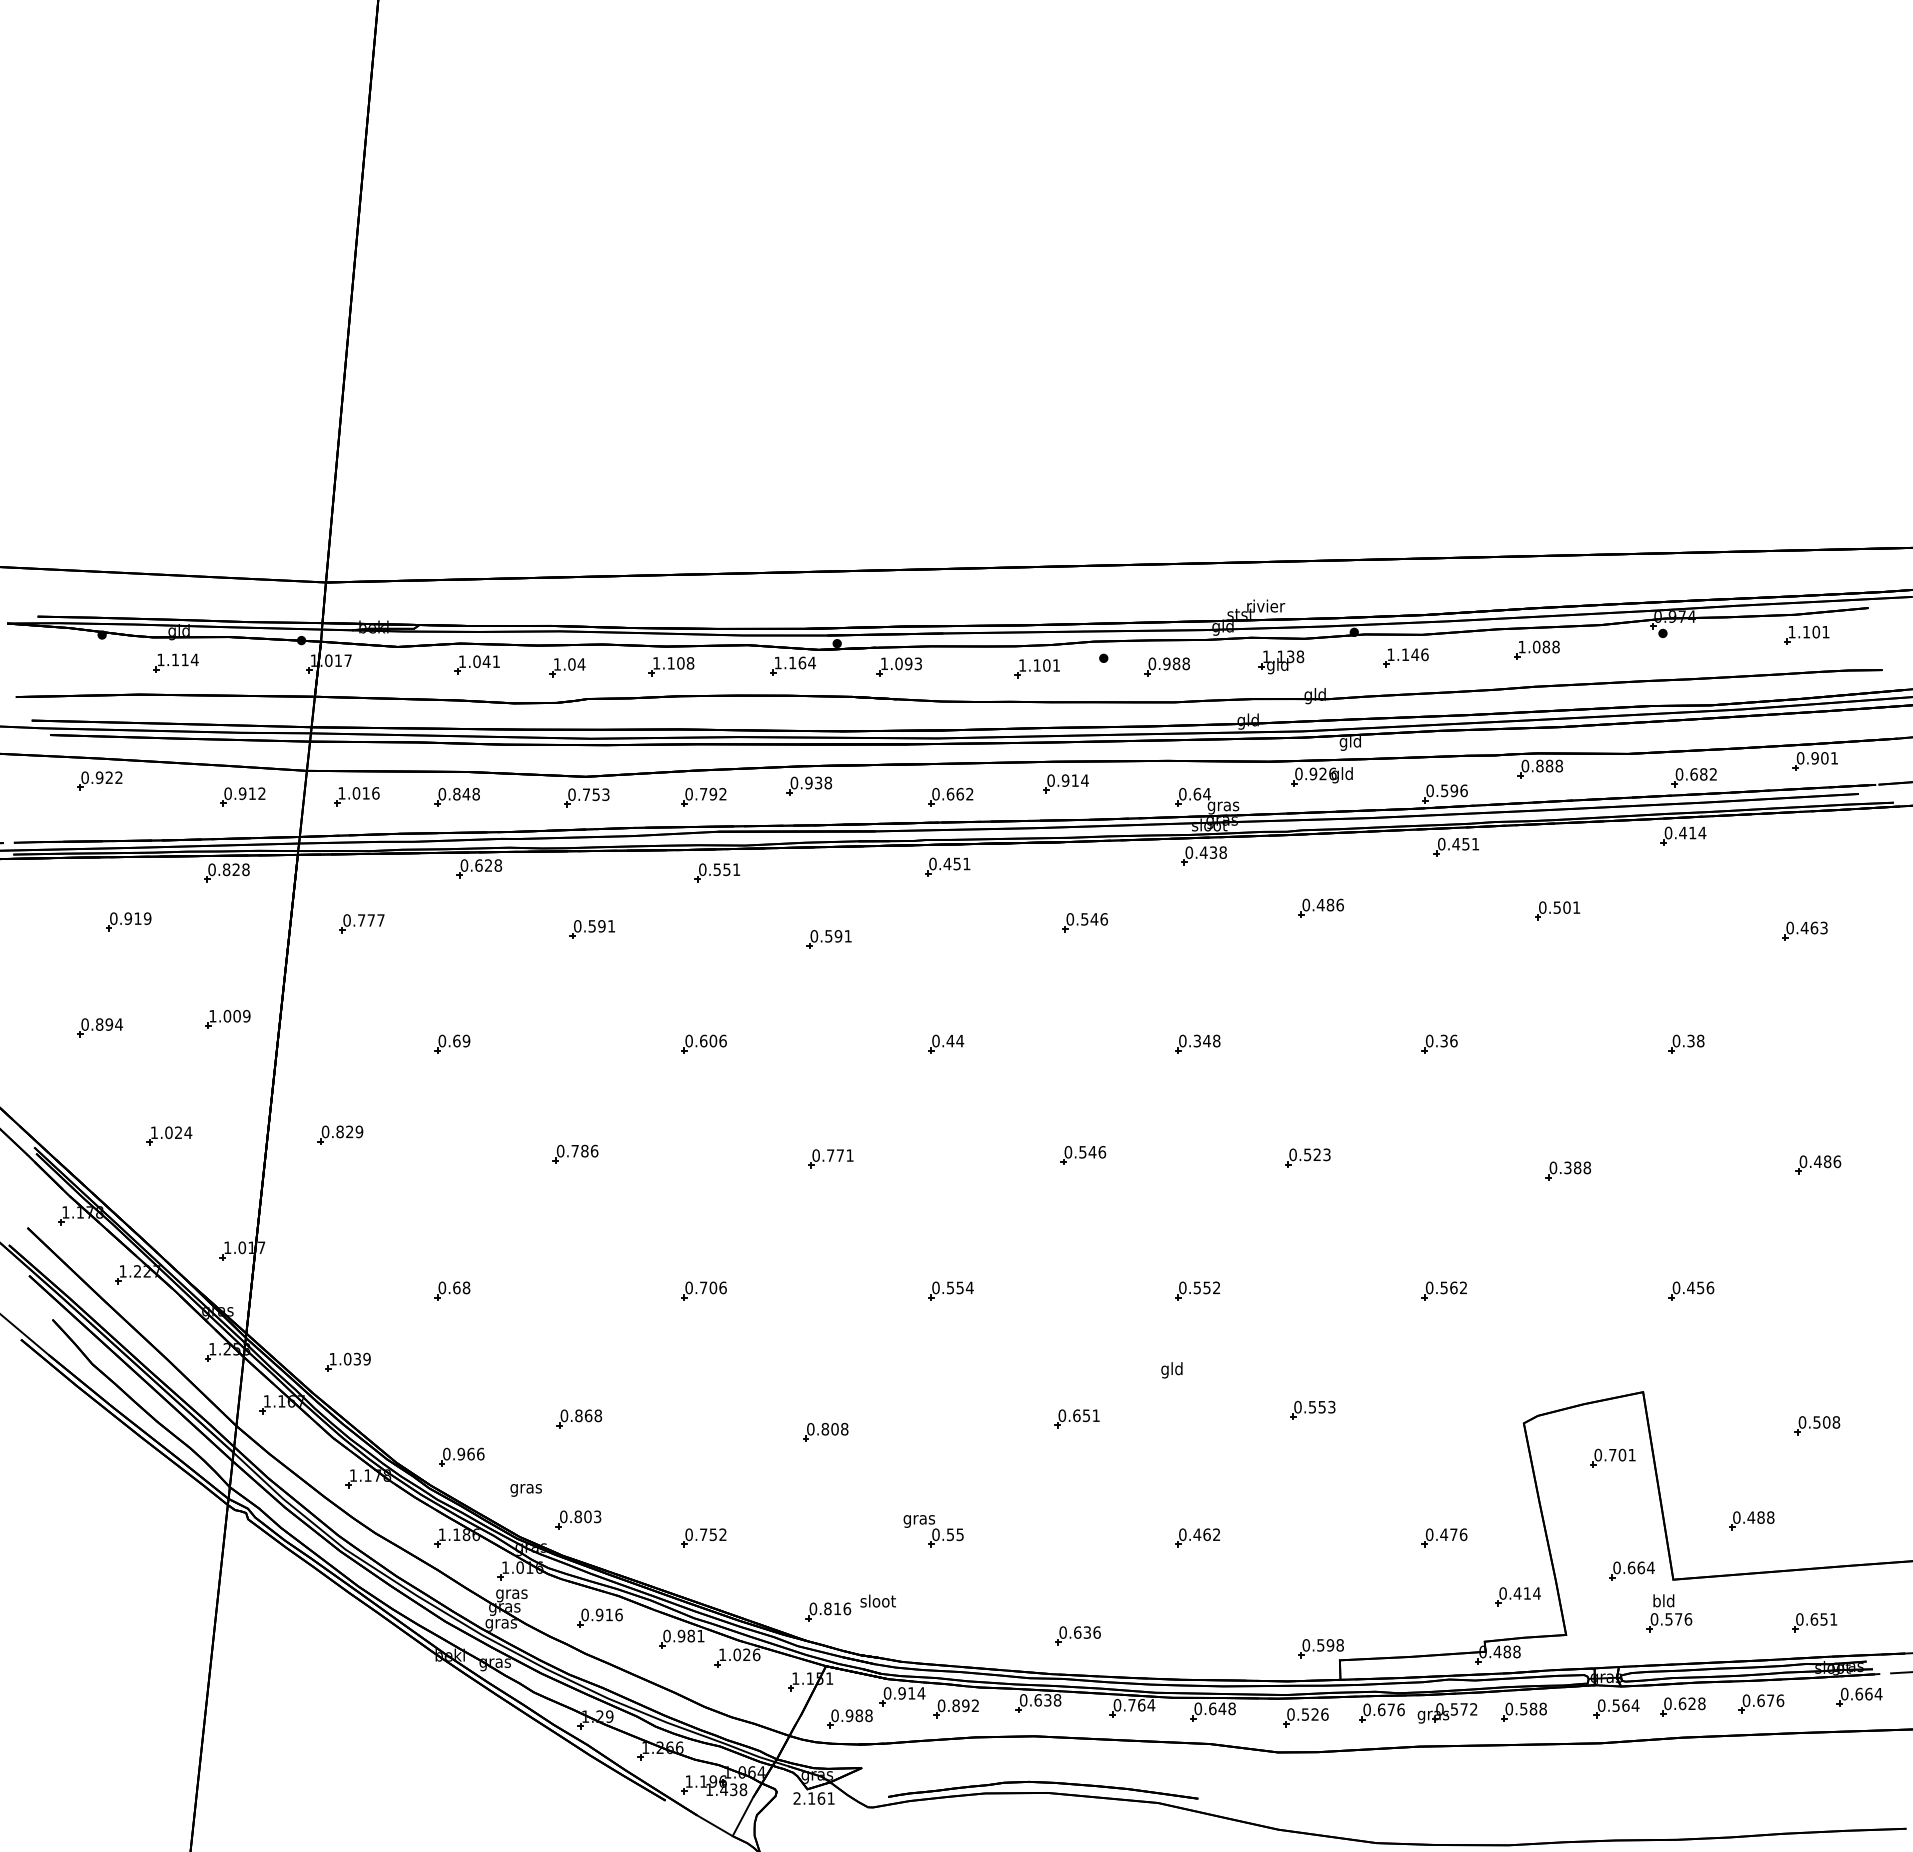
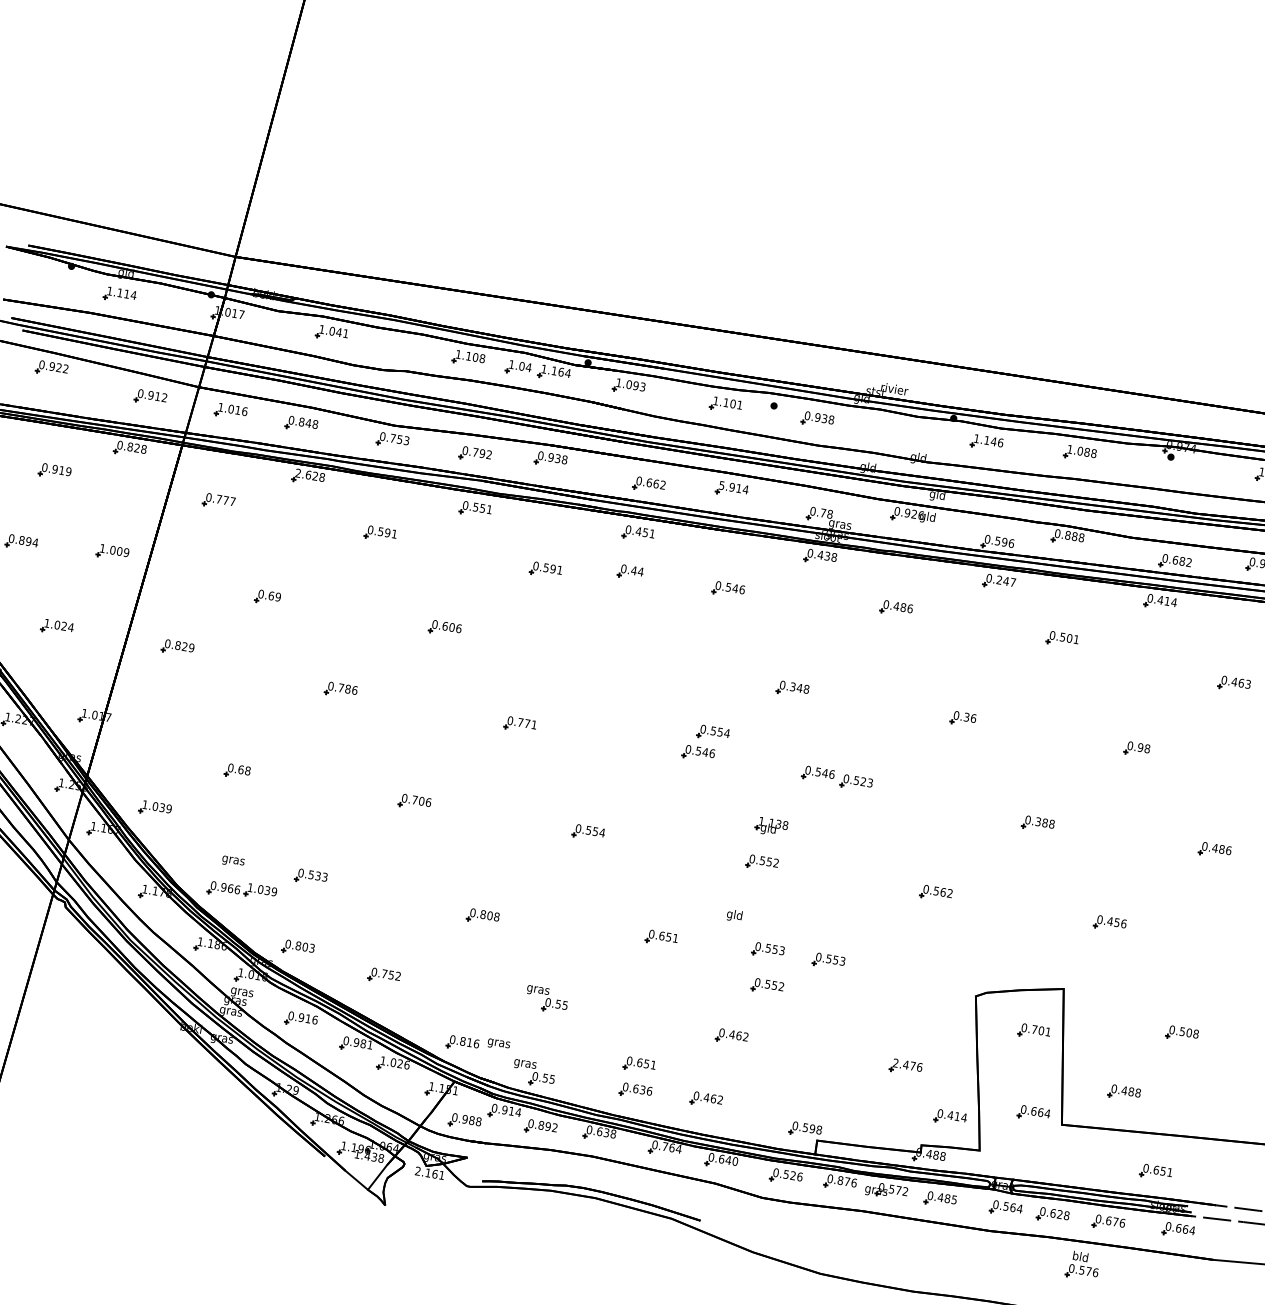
part: (1281, 662) -> (771, 827), moved
text: (1176, 663) -> (824, 418), 0.988 -> 0.938
part: (567, 667) -> (518, 367), moved
text: (1050, 780) -> (721, 485), 0.914 -> 5.914
text: (1201, 793) -> (826, 513), 0.64 -> 0.78
text: (1465, 843) -> (1006, 580), 0.451 -> 0.247
text: (464, 865) -> (298, 473), 0.628 -> 2.628
text: (1690, 1040) -> (1140, 747), 0.38 -> 0.98
part: (946, 1043) -> (630, 571), moved
part: (1098, 1123) -> (713, 732), added
part: (1253, 1155) -> (818, 774), added
part: (1226, 1409) -> (768, 950), added
text: (588, 1415) -> (318, 875), 0.868 -> 0.533
part: (512, 1450) -> (260, 891), added
part: (1234, 1459) -> (767, 986), added
text: (525, 1490) -> (232, 861), moved
text: (1429, 1534) -> (895, 1063), 0.476 -> 2.476
part: (1076, 1598) -> (639, 1064), added
text: (877, 1602) -> (498, 1043), sloot -> gras
part: (1669, 1613) -> (1083, 1266), moved
part: (1177, 1630) -> (706, 1099), added
part: (933, 1636) -> (533, 1073), added
text: (1231, 1708) -> (734, 1161), 0.648 -> 0.640
text: (1532, 1708) -> (946, 1198), 0.588 -> 0.485
text: (1381, 1709) -> (840, 1180), 0.676 -> 0.876

